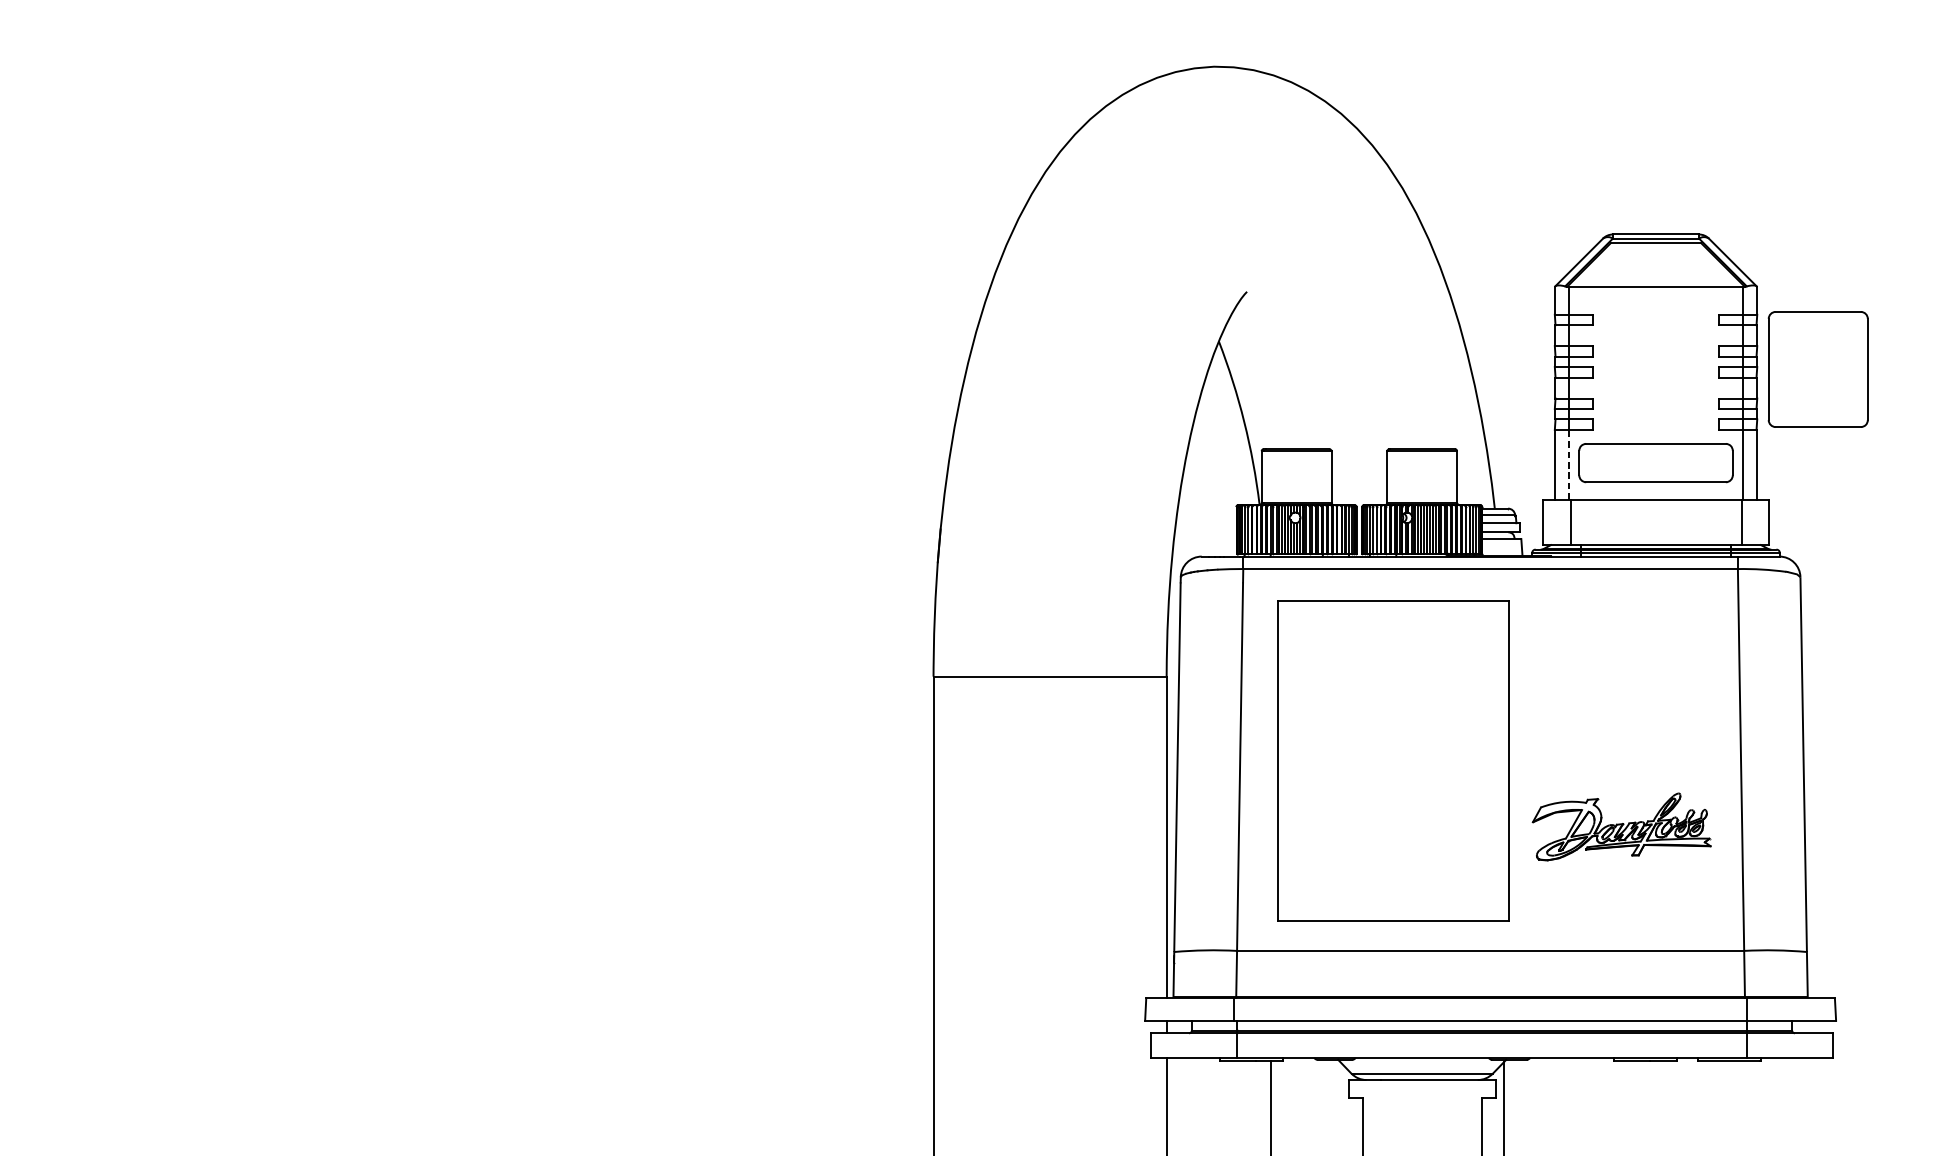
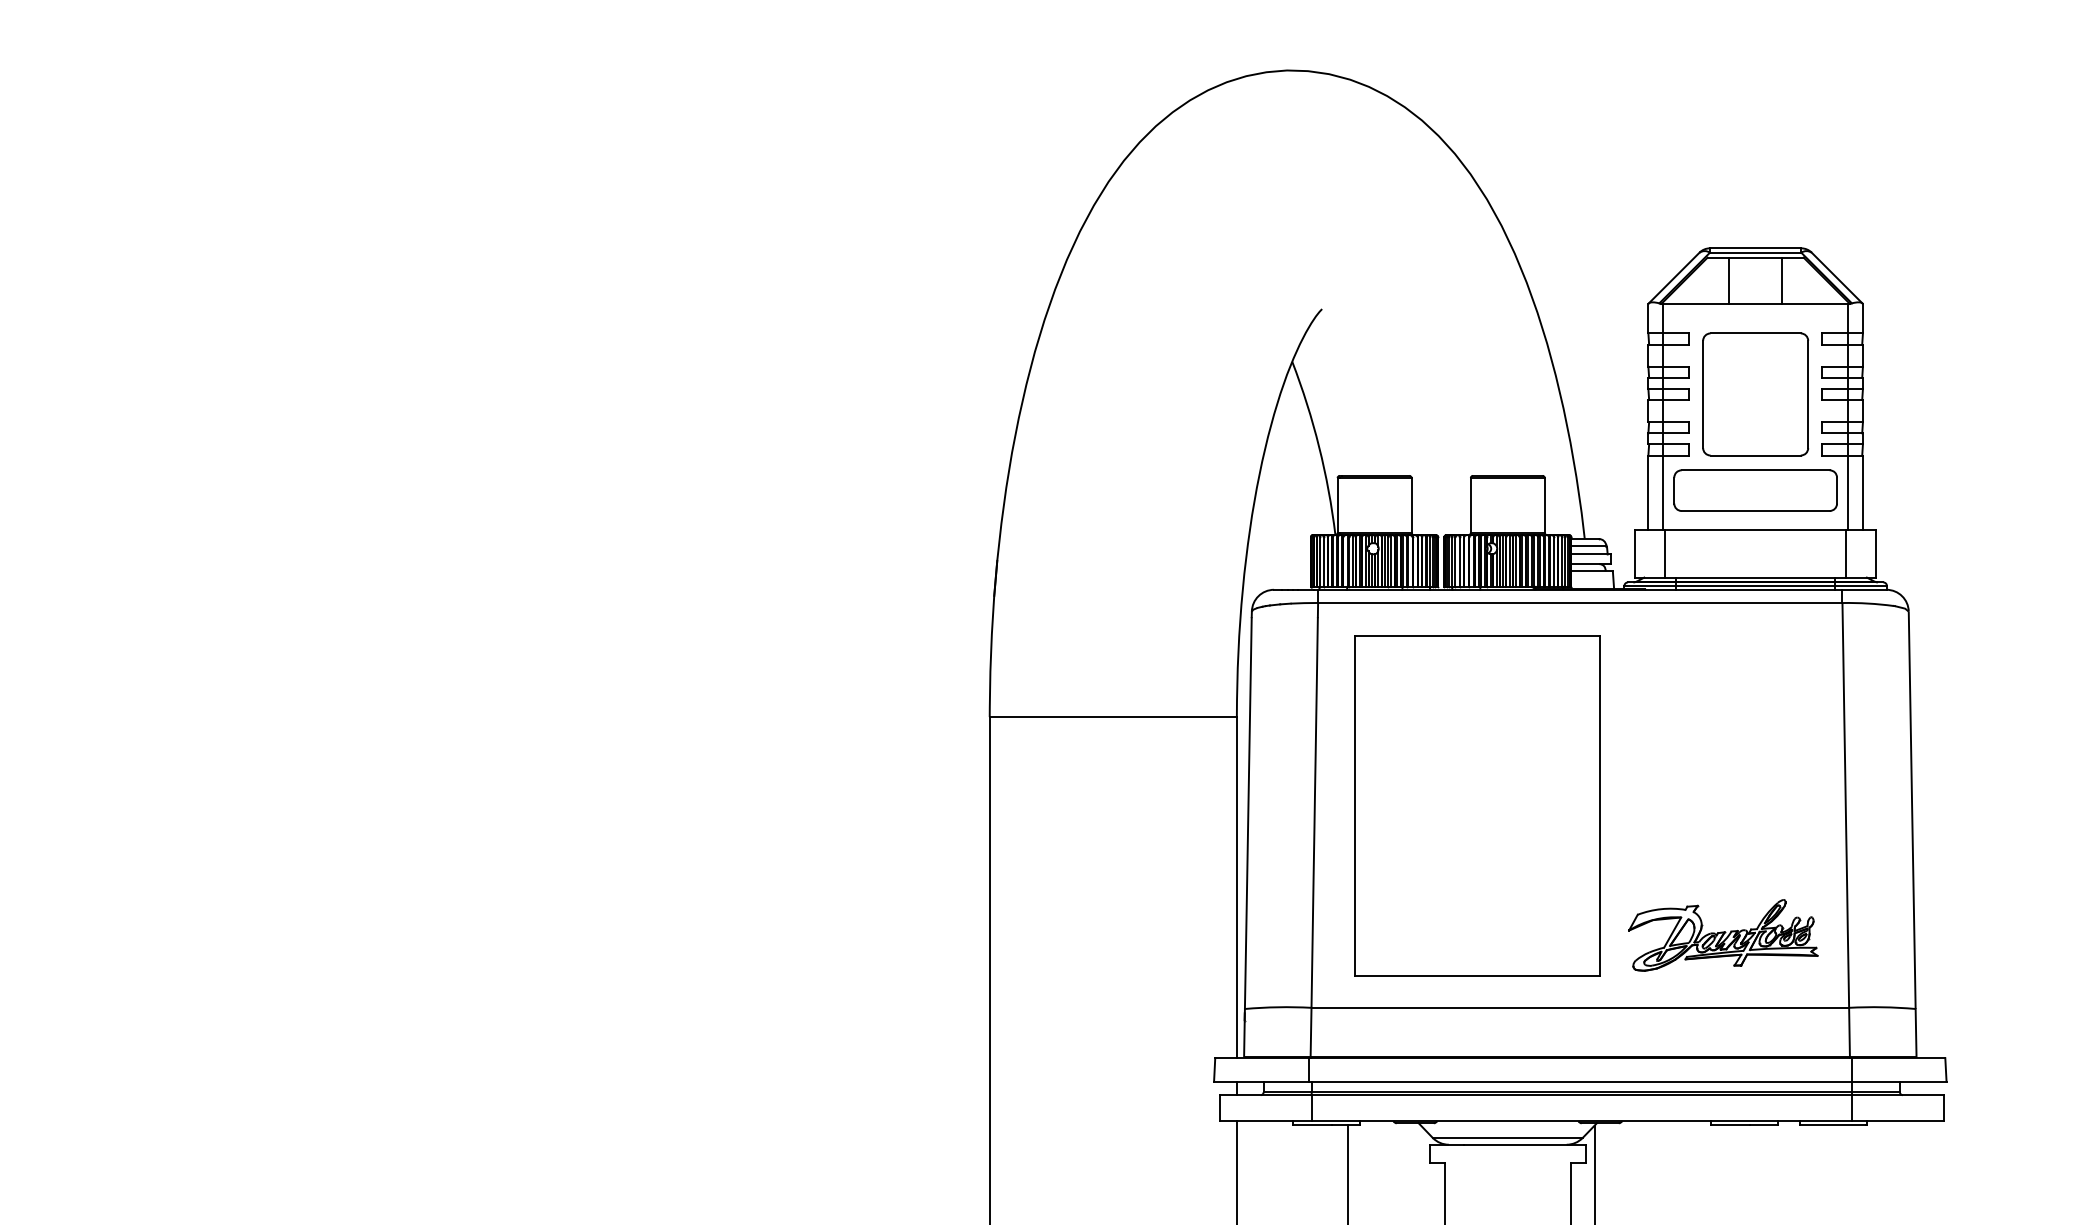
line: (1630, 264) -> (1728, 280), added
line: (1681, 264) -> (1782, 280), added
part: (1818, 369) -> (1755, 394), moved
line: (1569, 464) -> (1663, 492), dashed -> solid
part: (1621, 827) -> (1723, 935), moved

